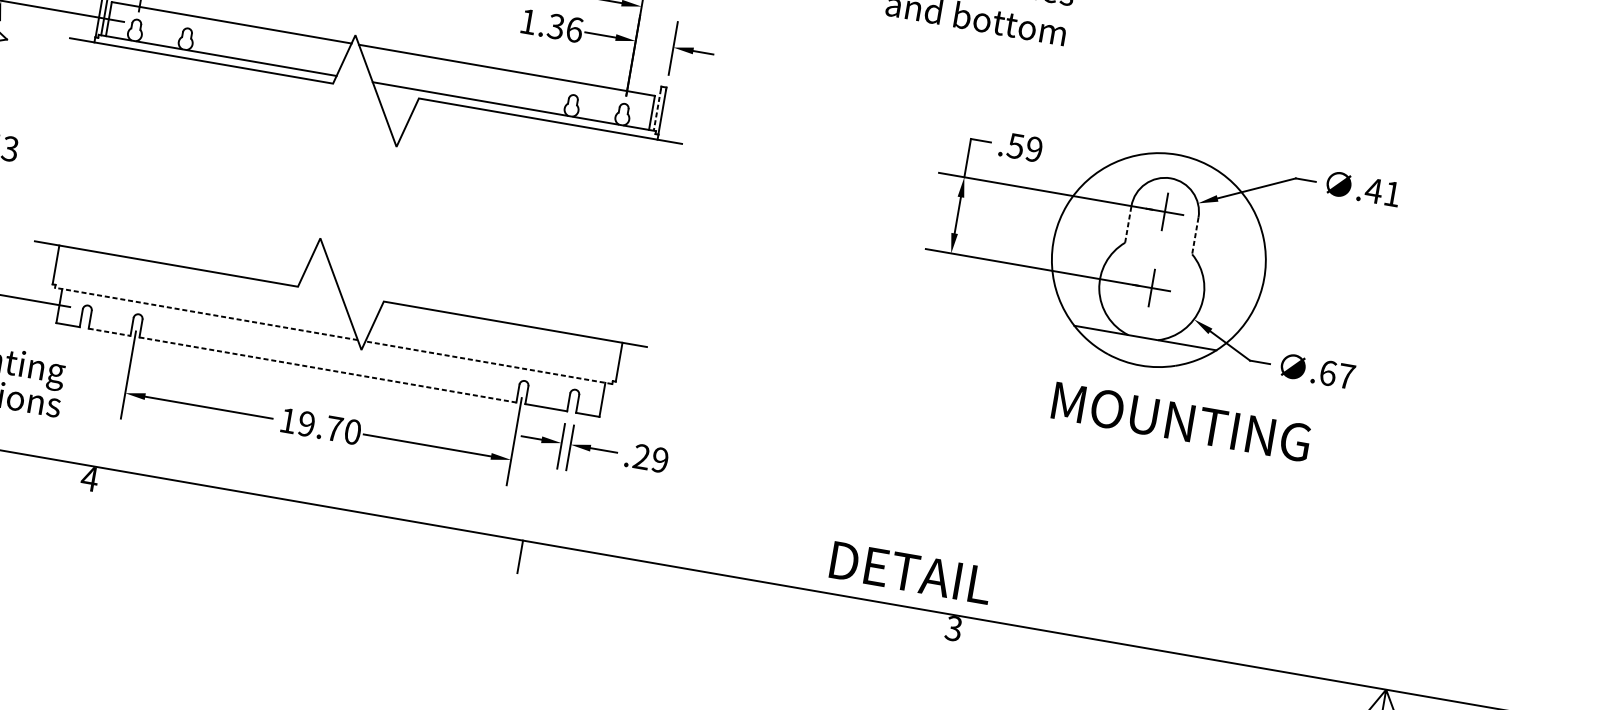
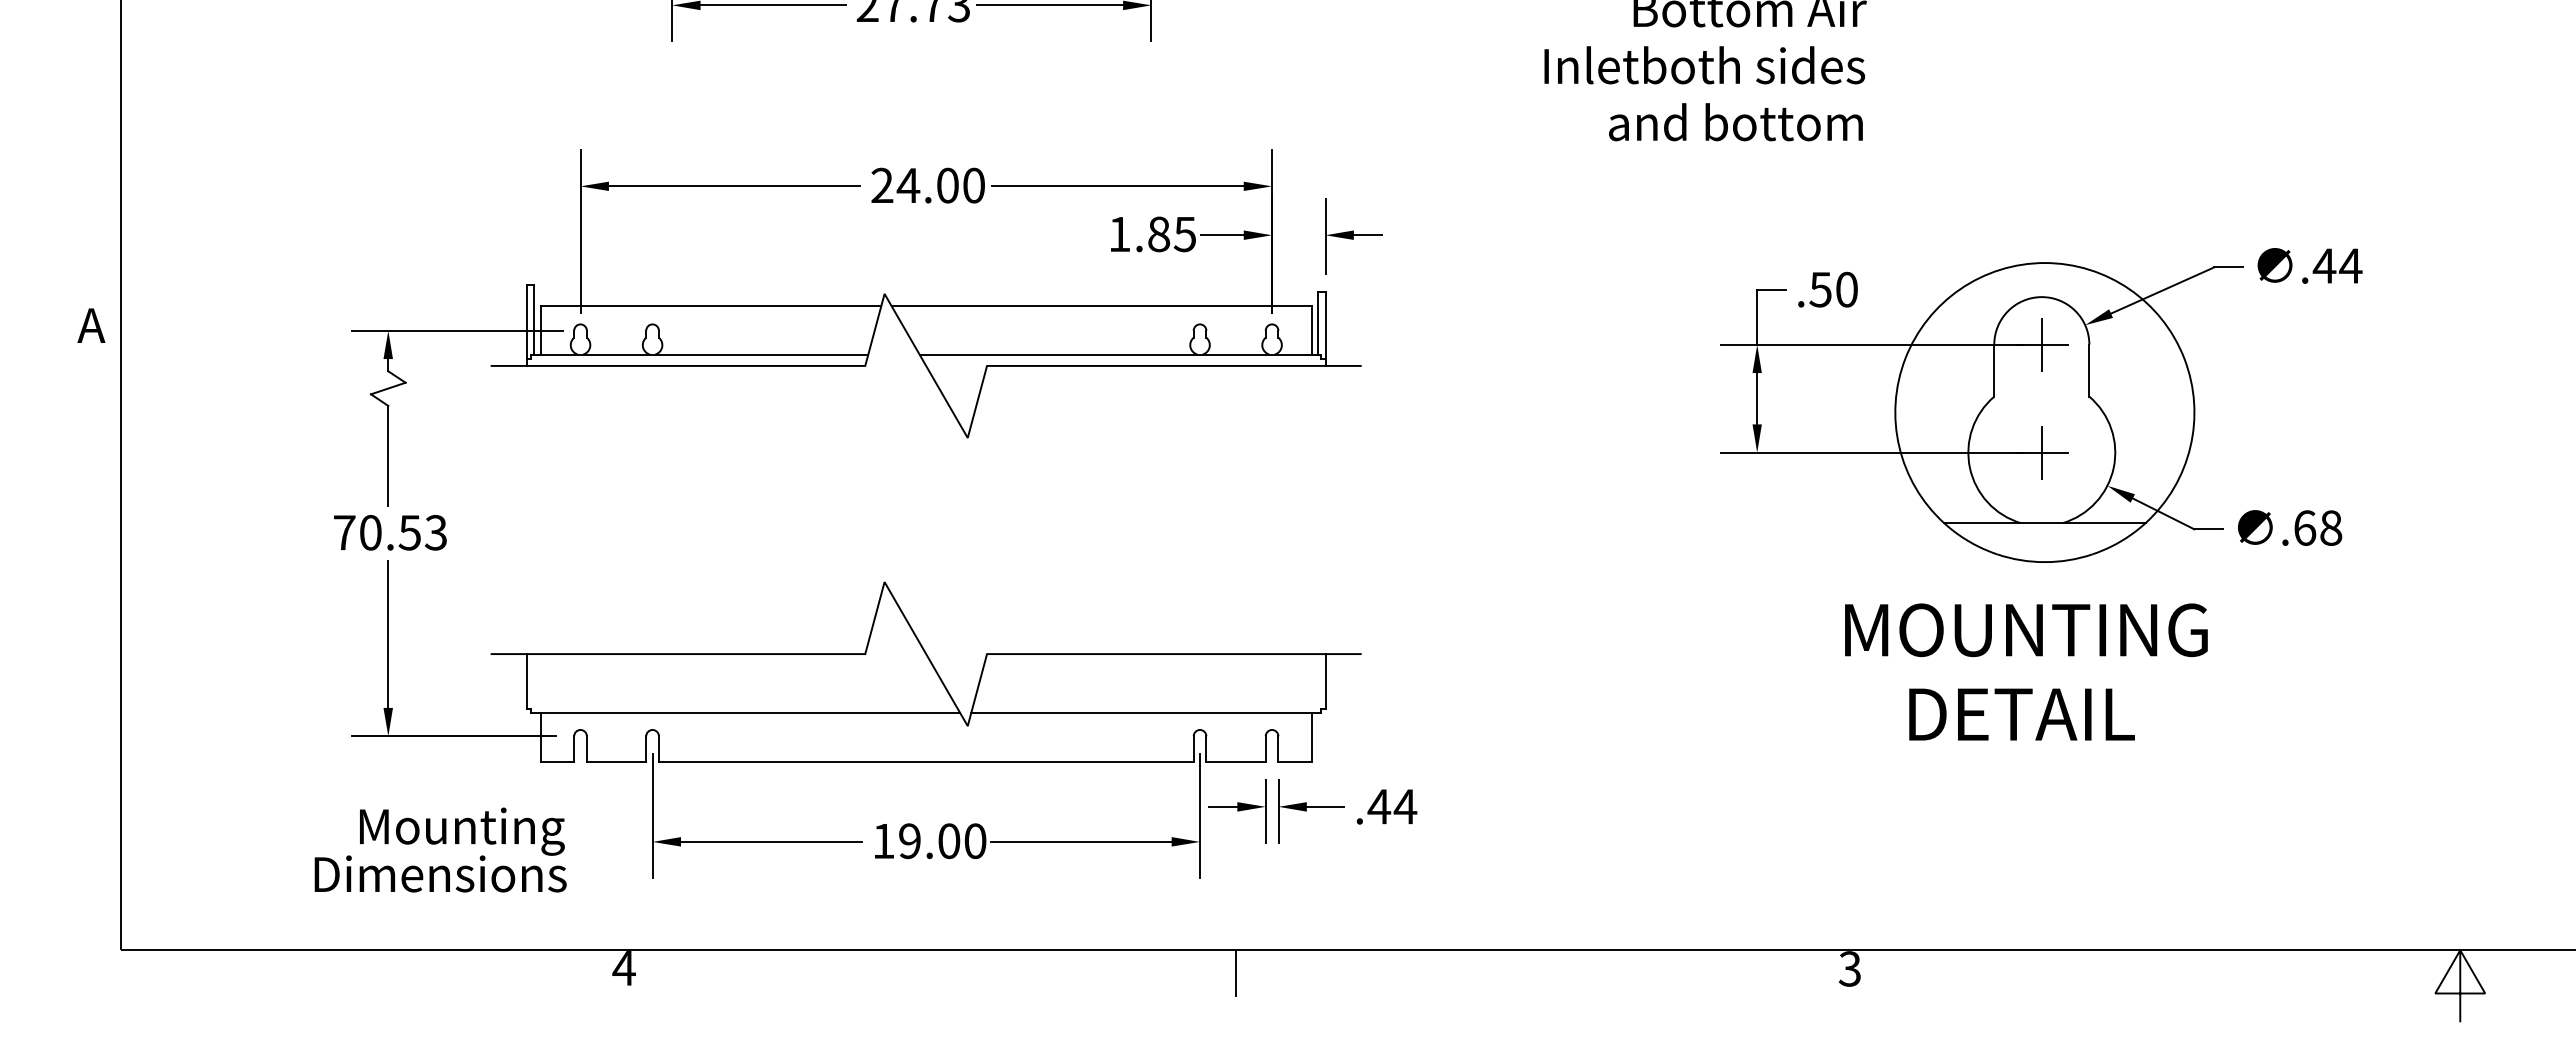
text: (564, 28) -> (1171, 234), 1.36 -> 1.85
line: (657, 110) -> (1318, 325), dashed -> solid
text: (1034, 149) -> (1846, 289), .59 -> .50
text: (1392, 193) -> (2350, 265), .41 -> .44
line: (1128, 224) -> (1994, 370), dashed -> solid
line: (1195, 236) -> (2089, 371), dashed -> solid
line: (206, 314) -> (745, 713), dashed -> solid
line: (109, 332) -> (616, 761), dashed -> solid
line: (488, 362) -> (1145, 713), dashed -> solid
line: (328, 369) -> (926, 761), dashed -> solid
text: (1346, 376) -> (2331, 527), .67 -> .68
text: (1181, 422) -> (2026, 630), moved
text: (334, 429) -> (949, 841), 19.70 -> 19.00
text: (651, 458) -> (1392, 806), .29 -> .44
text: (910, 572) -> (2021, 714), moved

